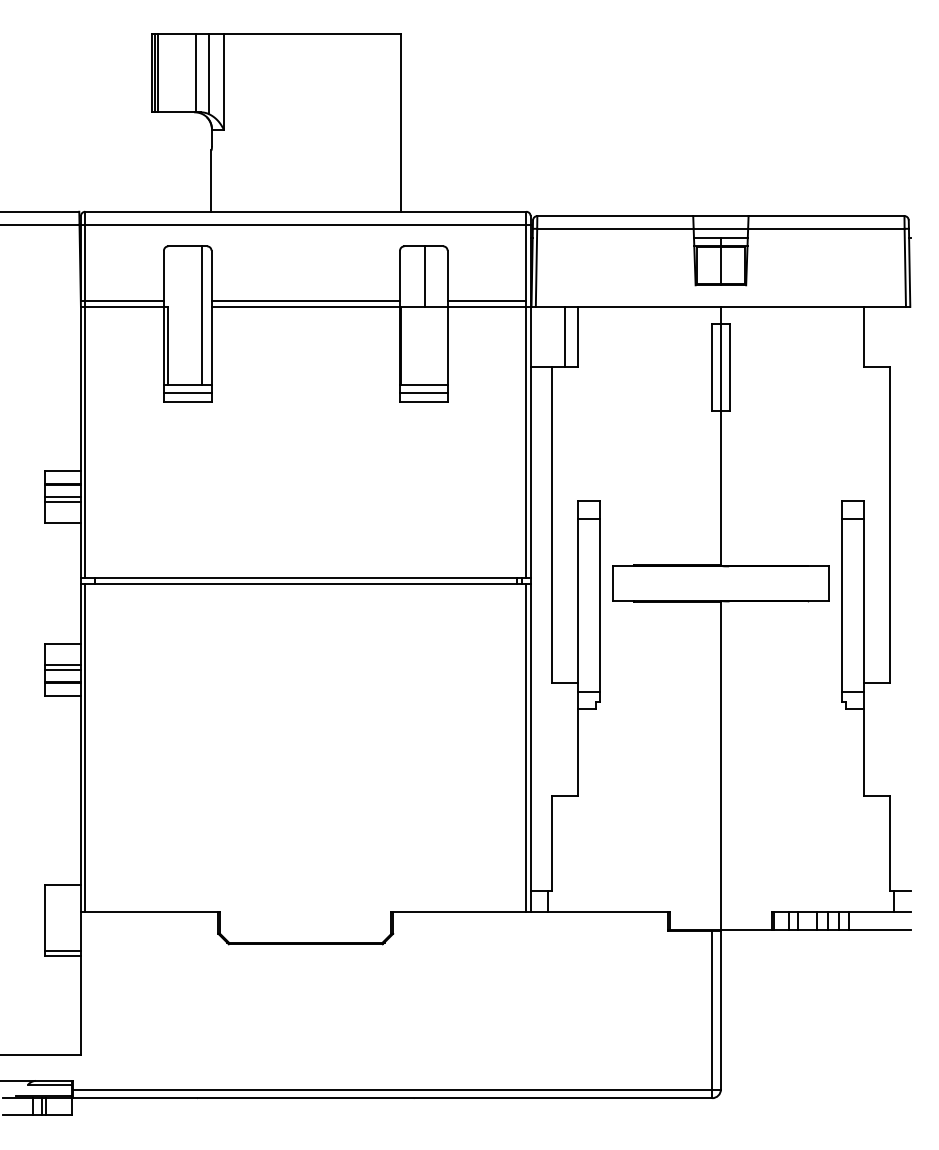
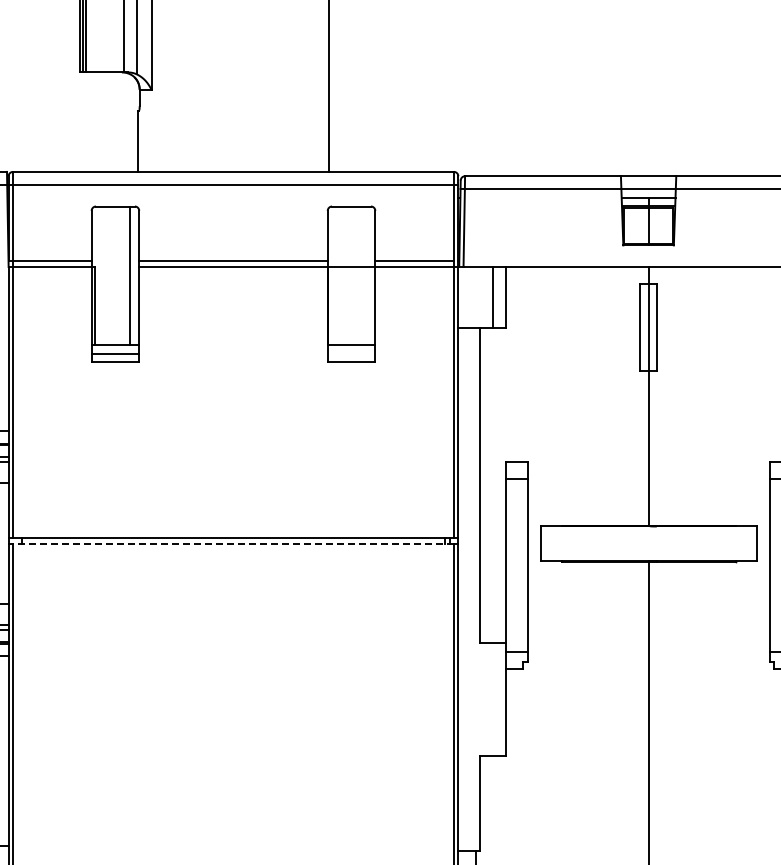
line: (424, 276) -> (352, 236), removed
line: (423, 393) -> (351, 353), removed
line: (305, 583) -> (233, 543), solid -> dashed

